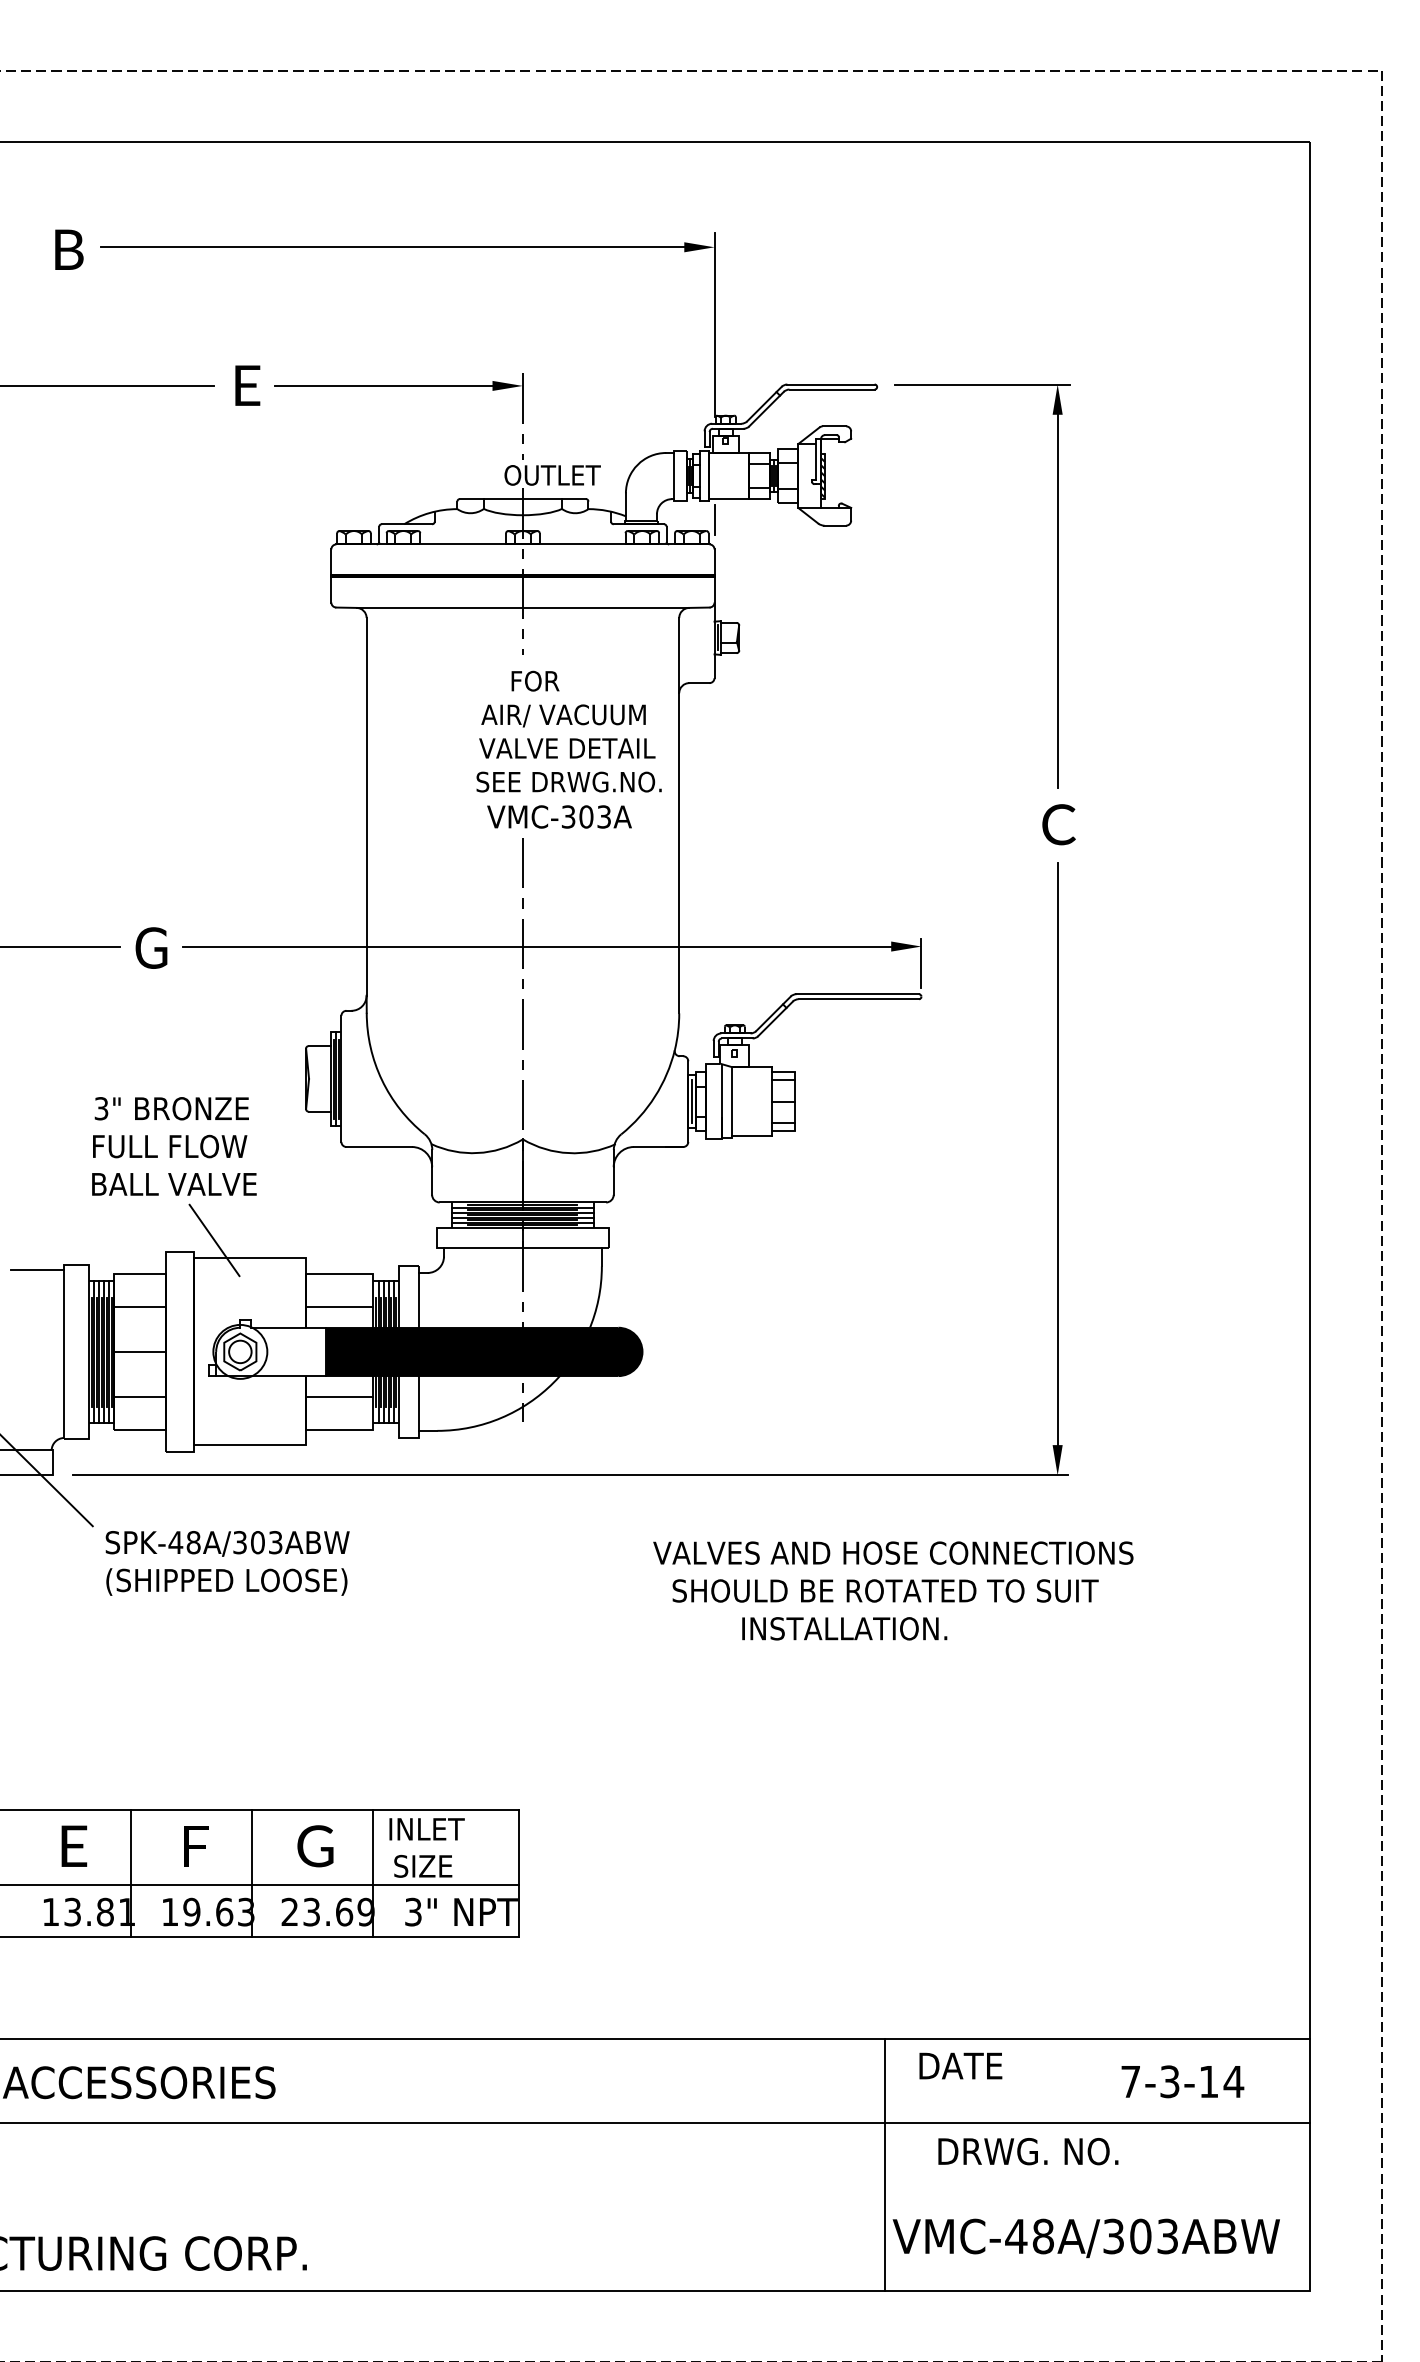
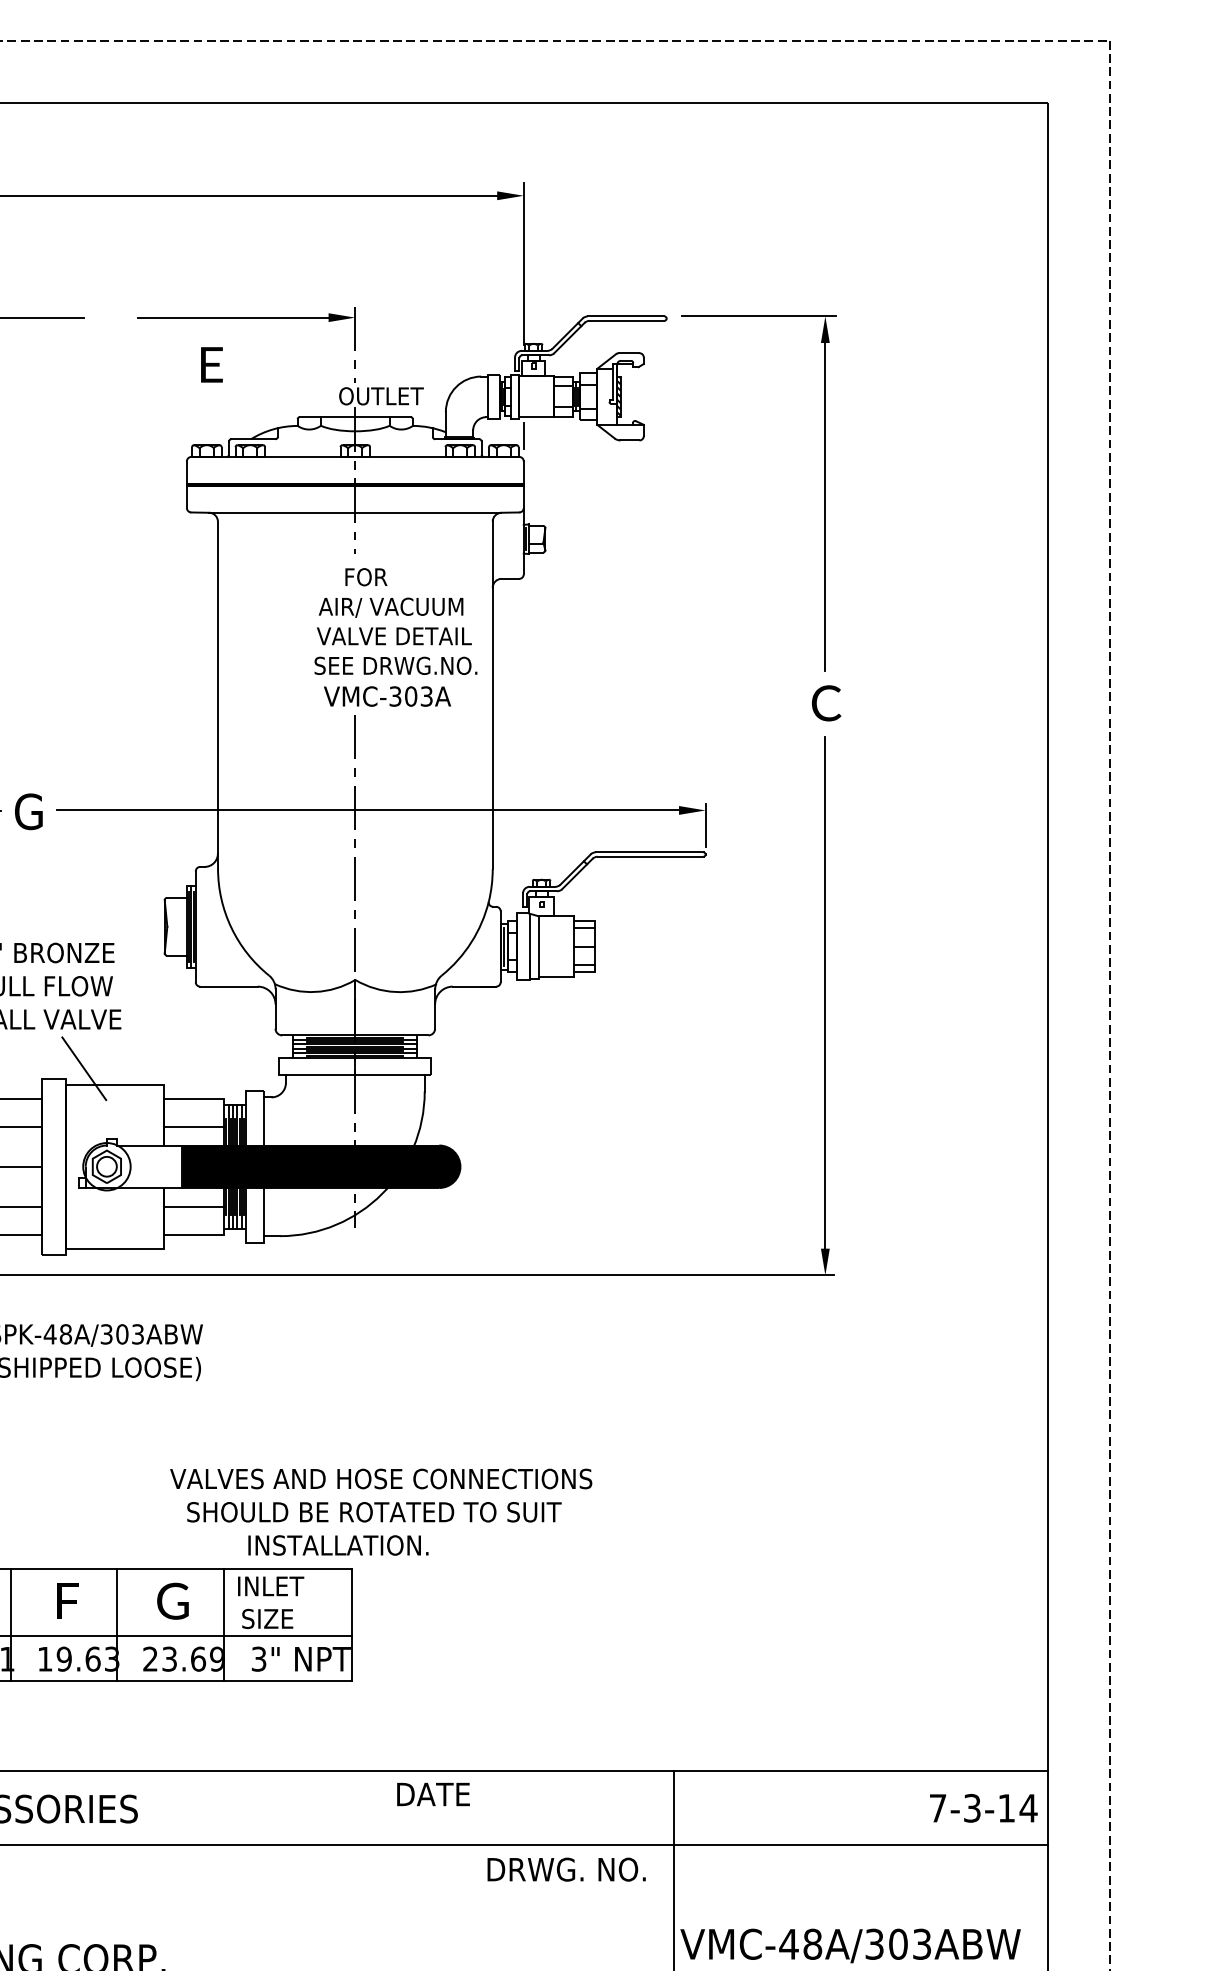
text: (247, 385) -> (211, 364), moved
text: (893, 1590) -> (381, 1511), moved
text: (960, 2065) -> (433, 1793), moved
text: (1182, 2081) -> (983, 1808), moved
text: (1028, 2151) -> (566, 1869), moved

